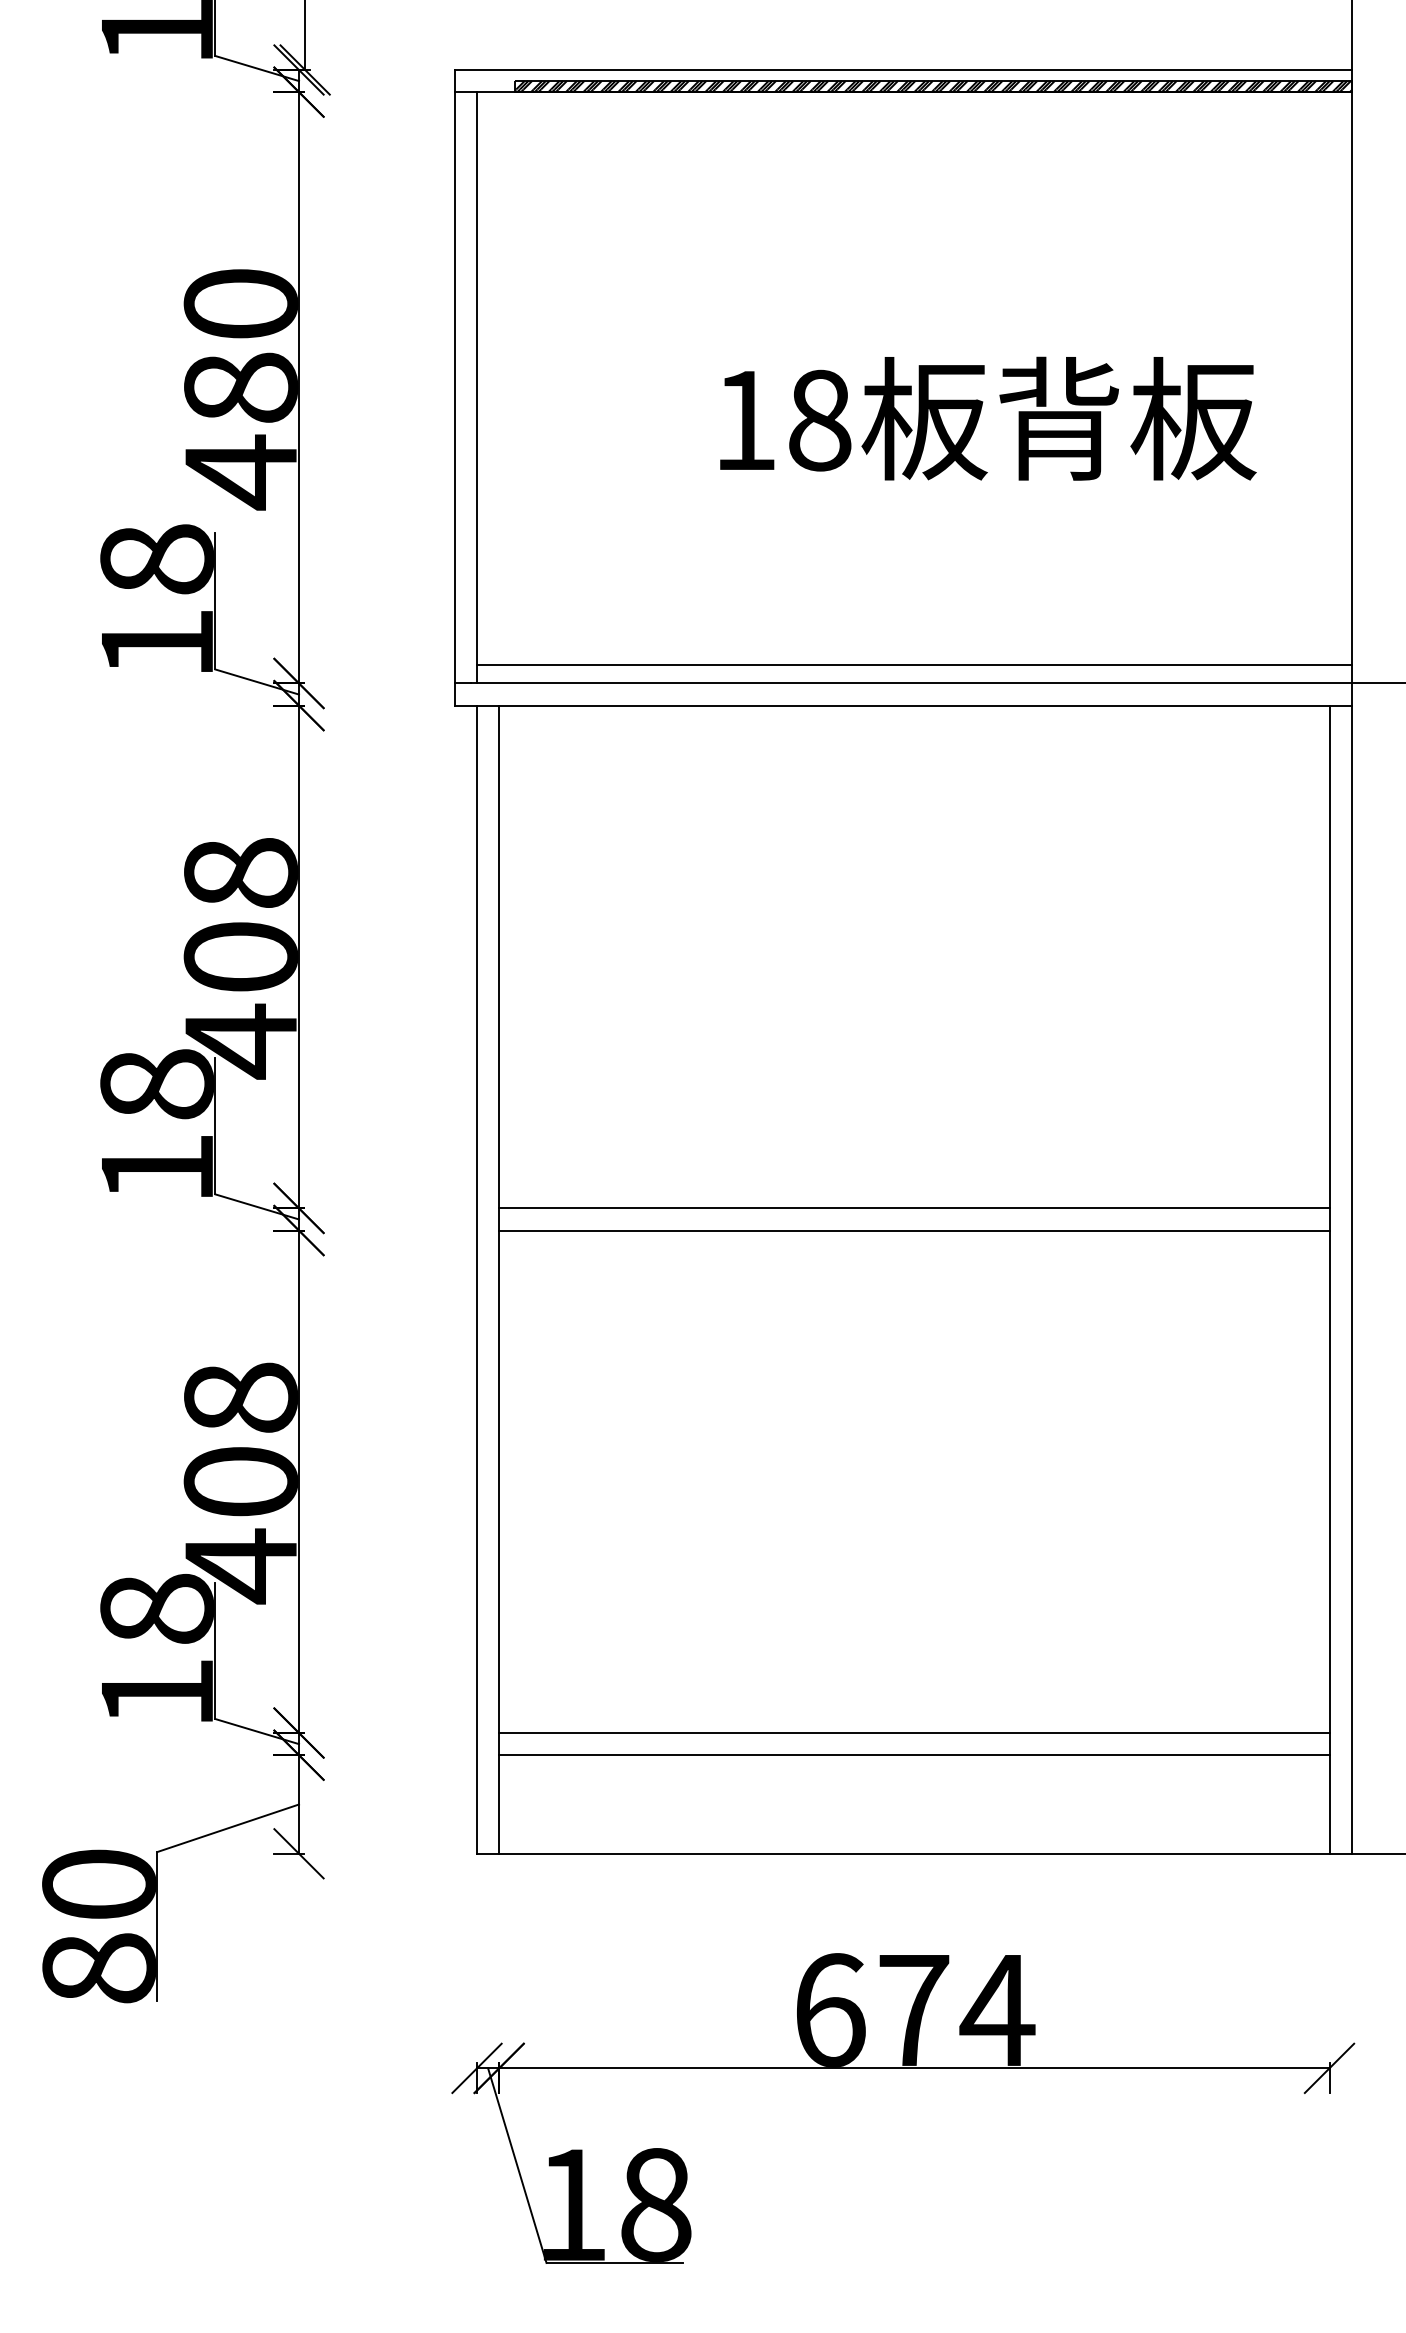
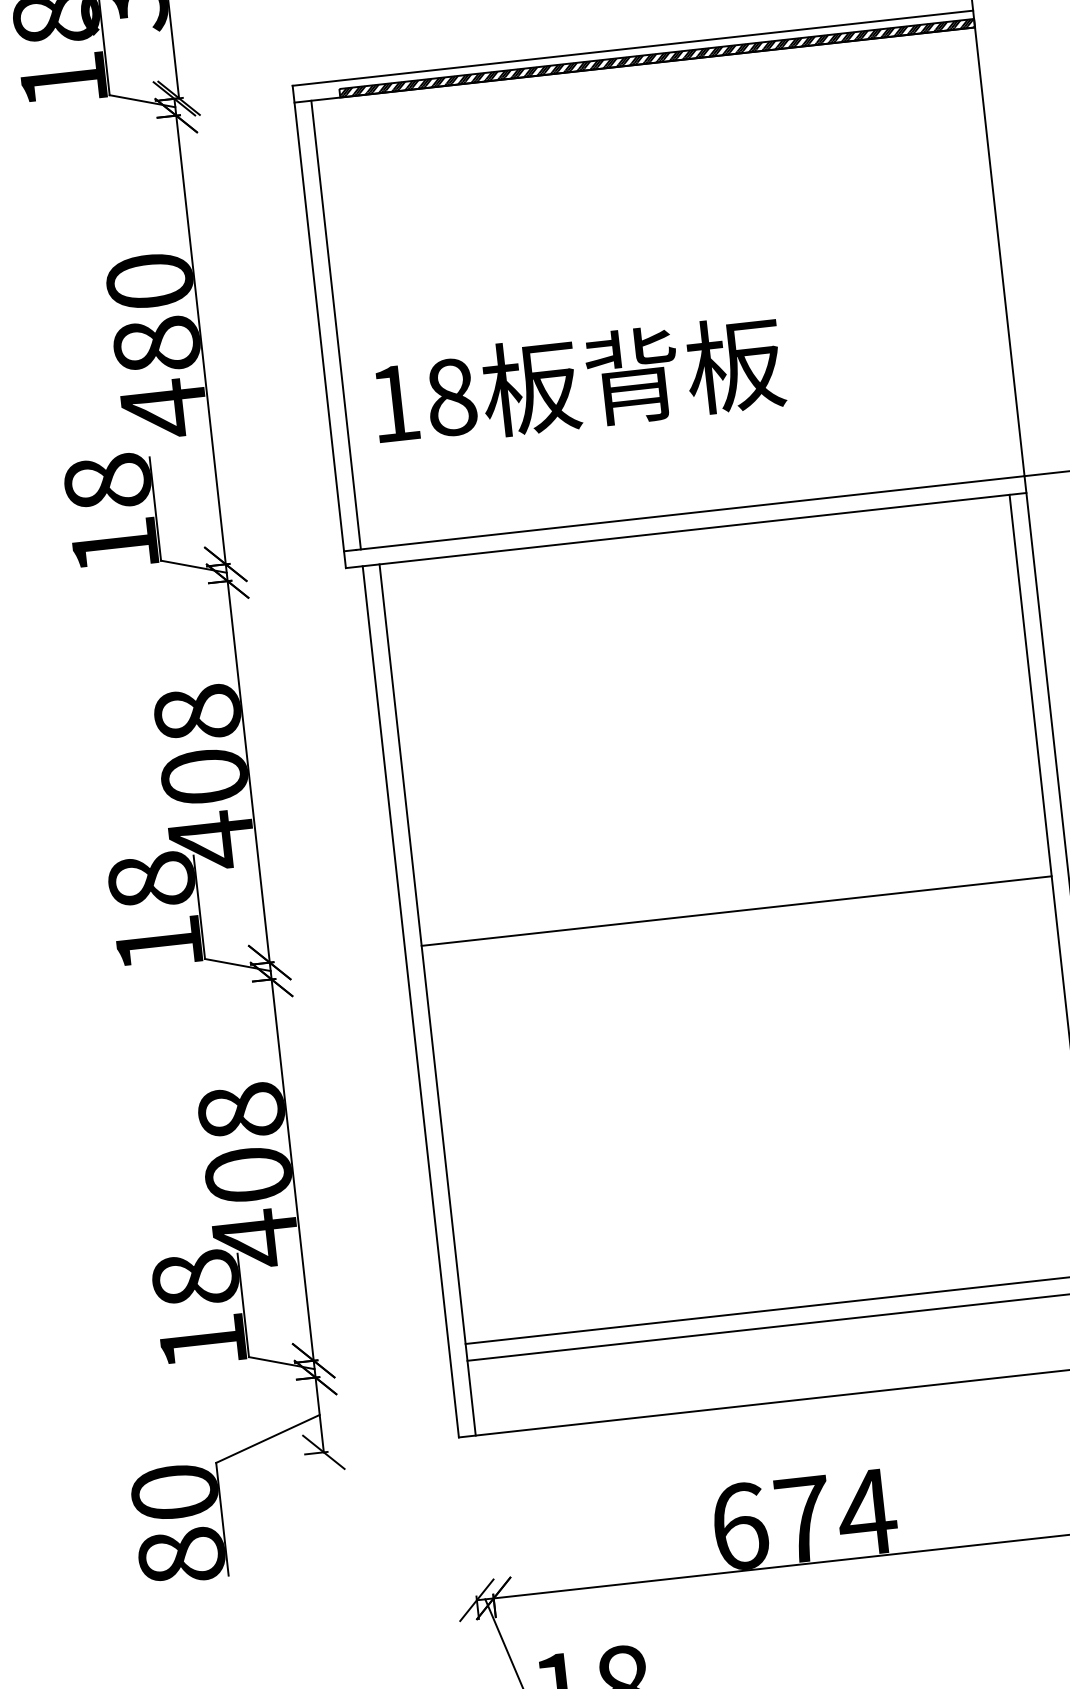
text: (988, 418) -> (579, 381), moved
line: (914, 665) -> (691, 499), removed
line: (914, 1230) -> (738, 927), removed

